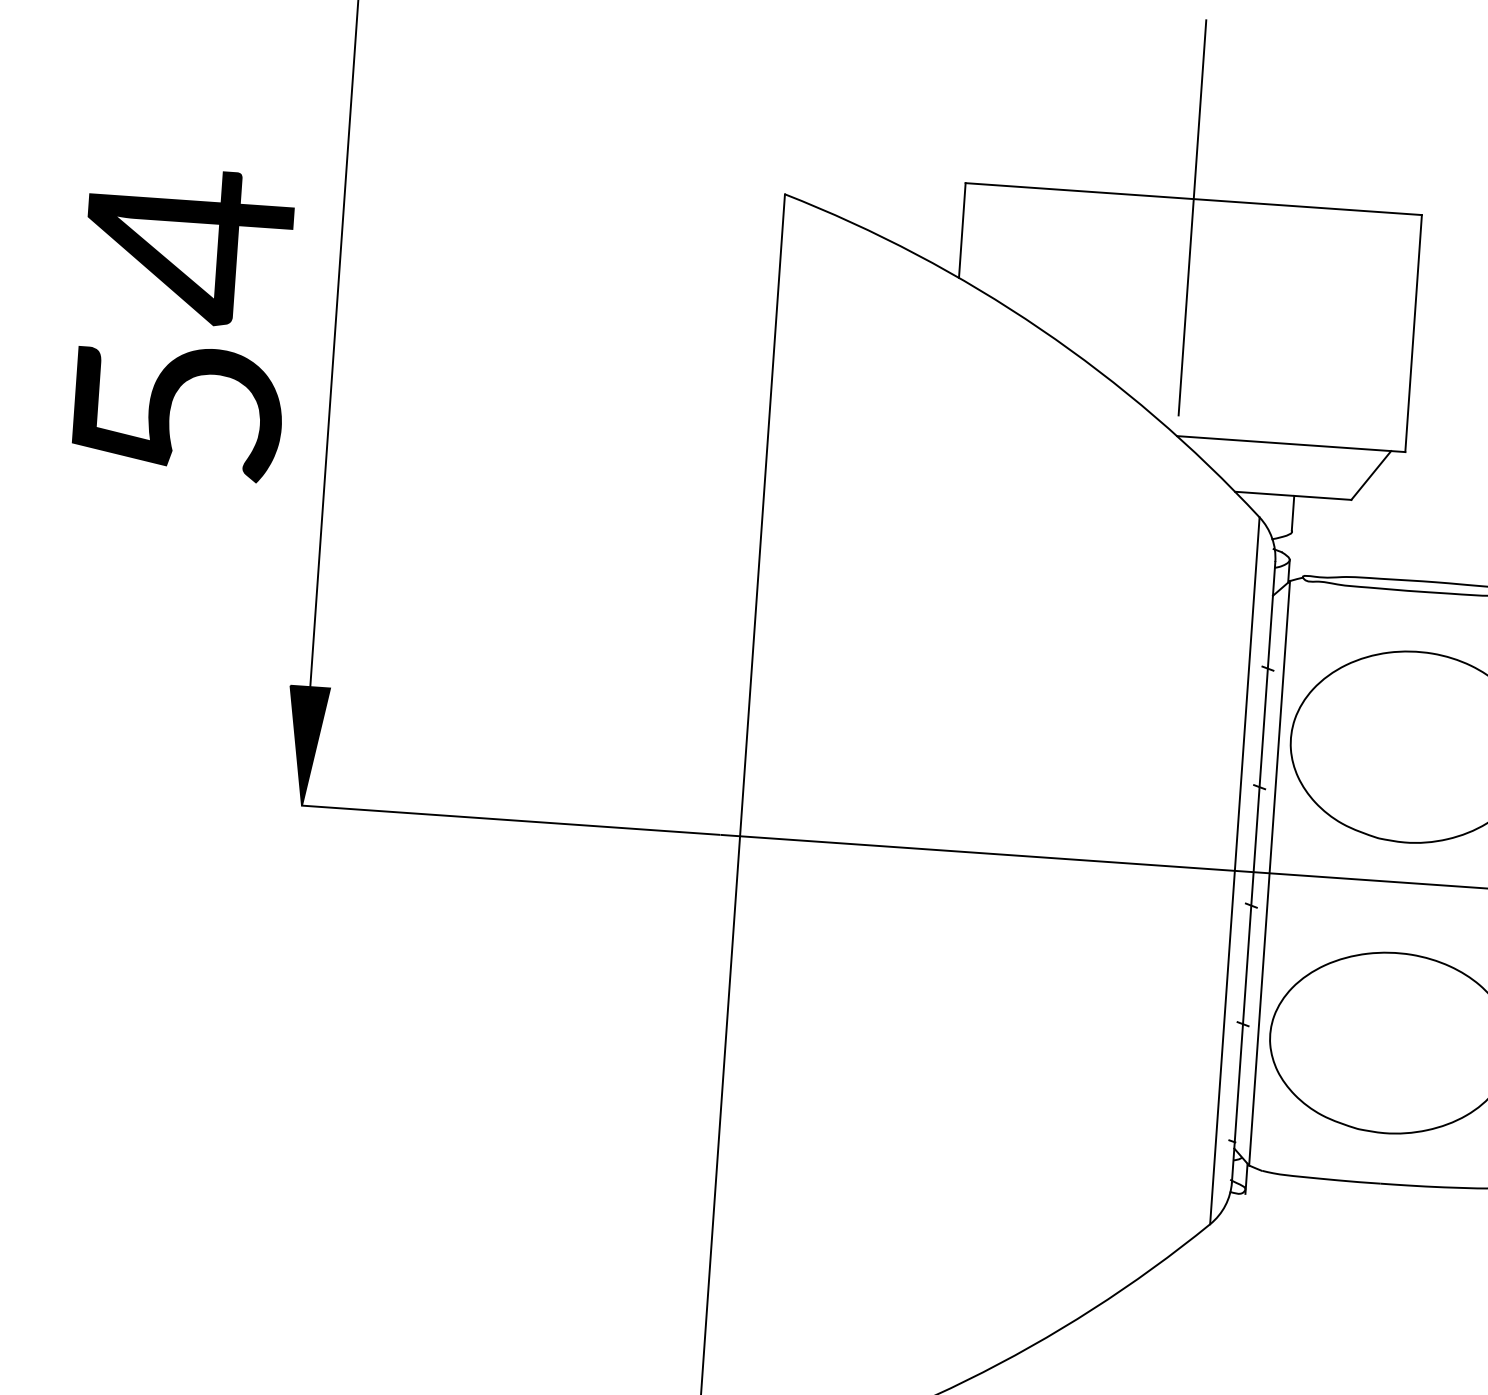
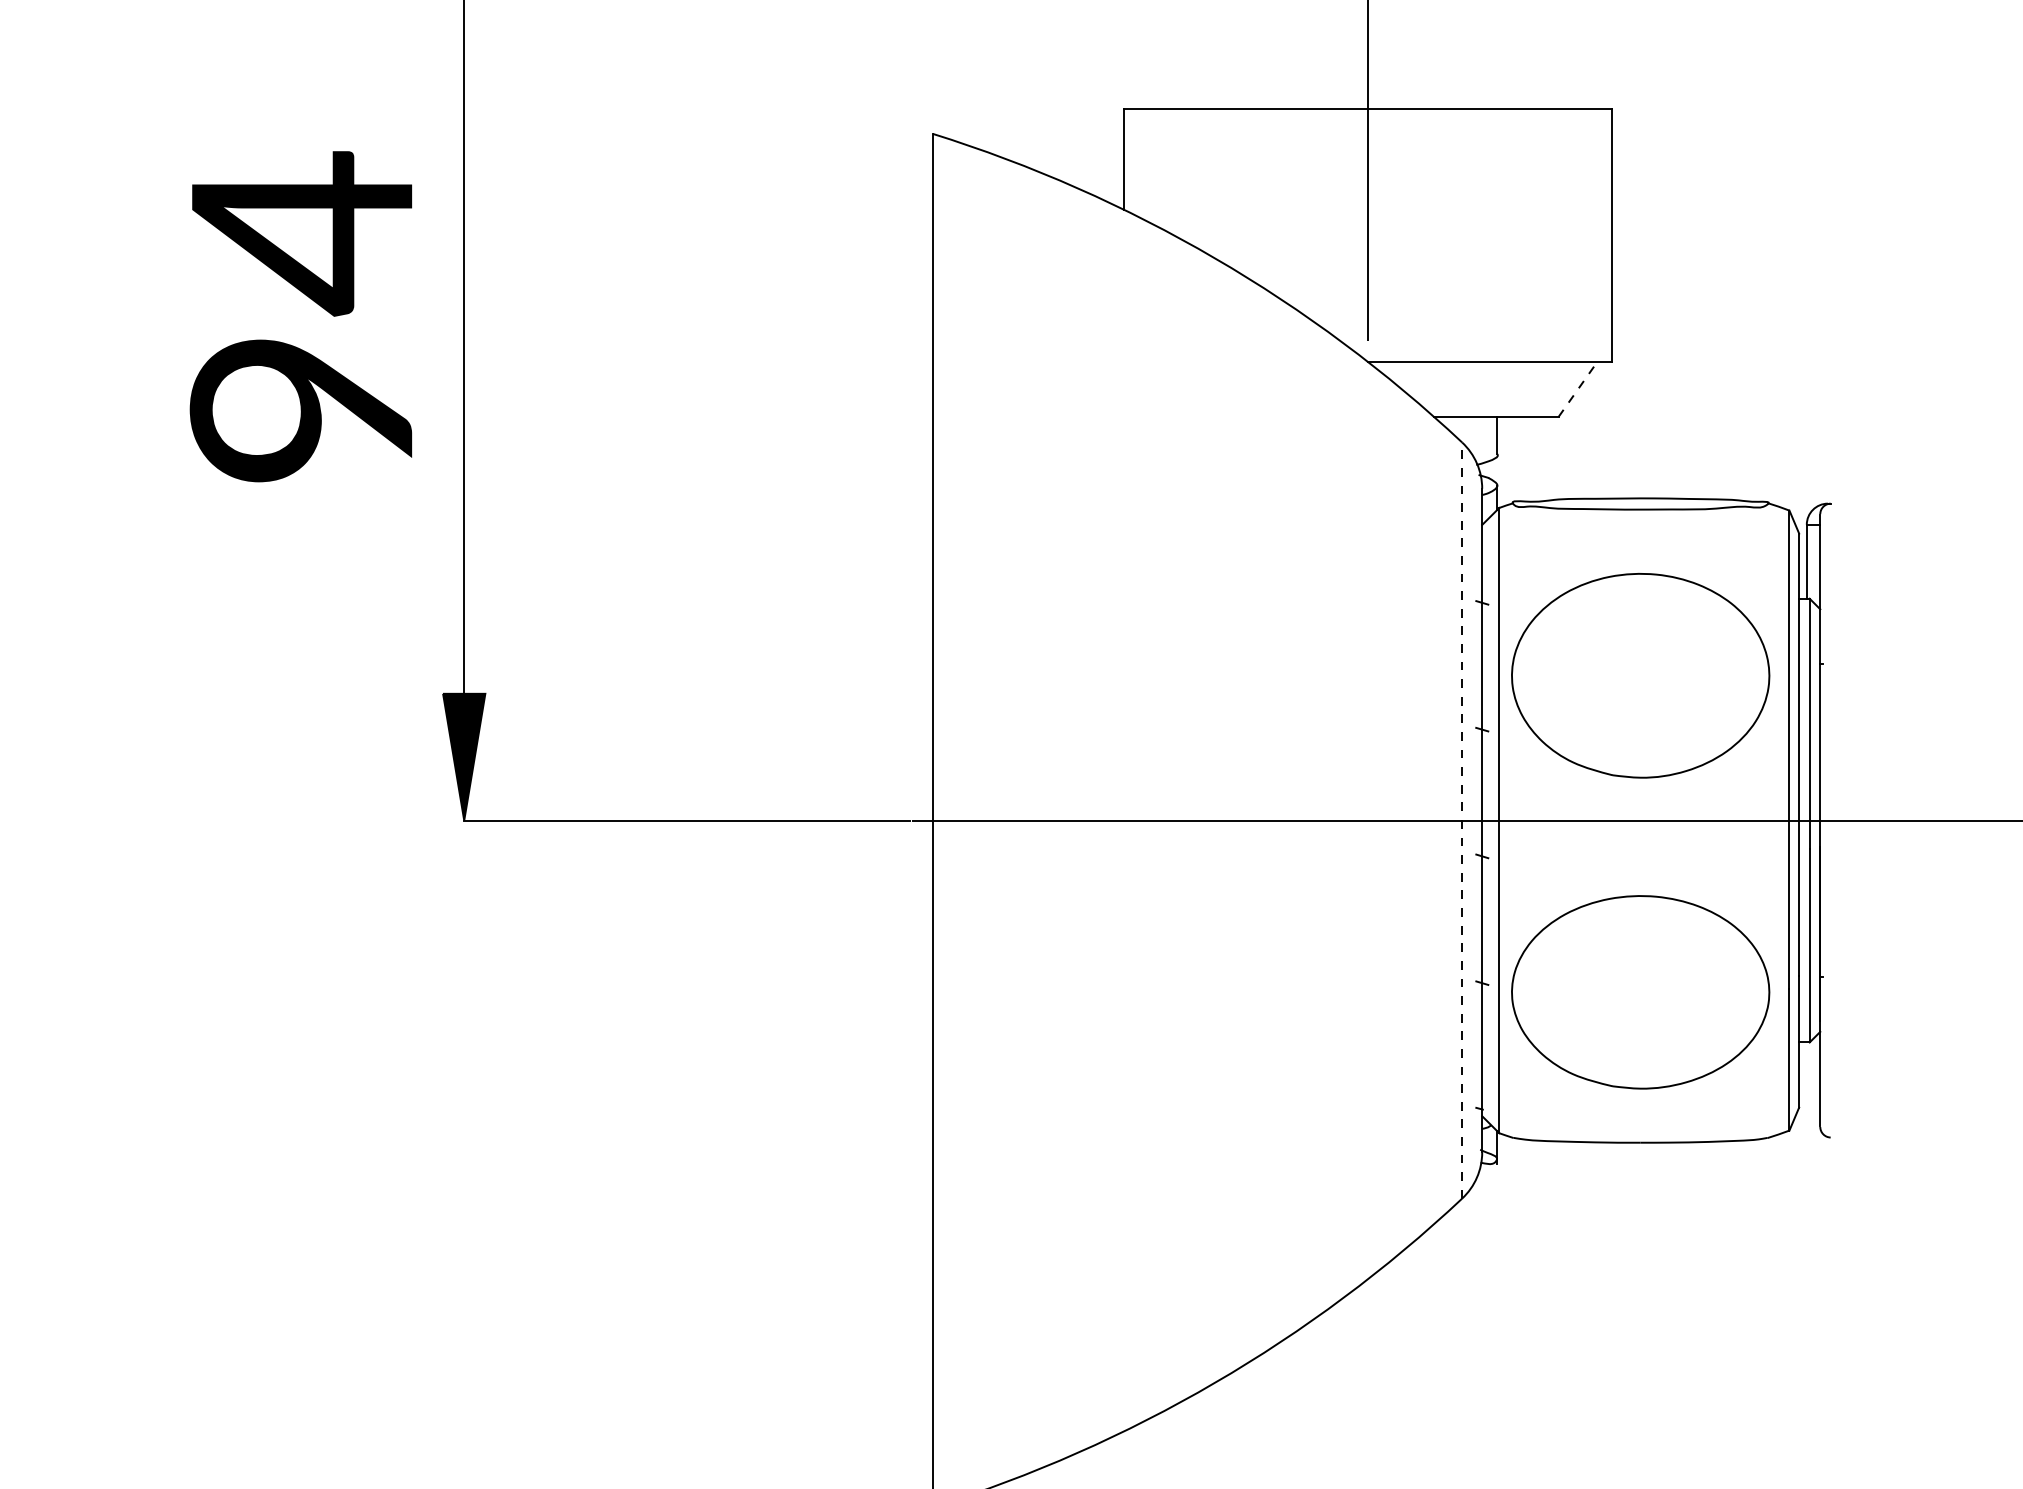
text: (176, 411) -> (301, 410), 54 -> 94
line: (1370, 475) -> (1577, 389), solid -> dashed
line: (1235, 870) -> (1462, 820), solid -> dashed

